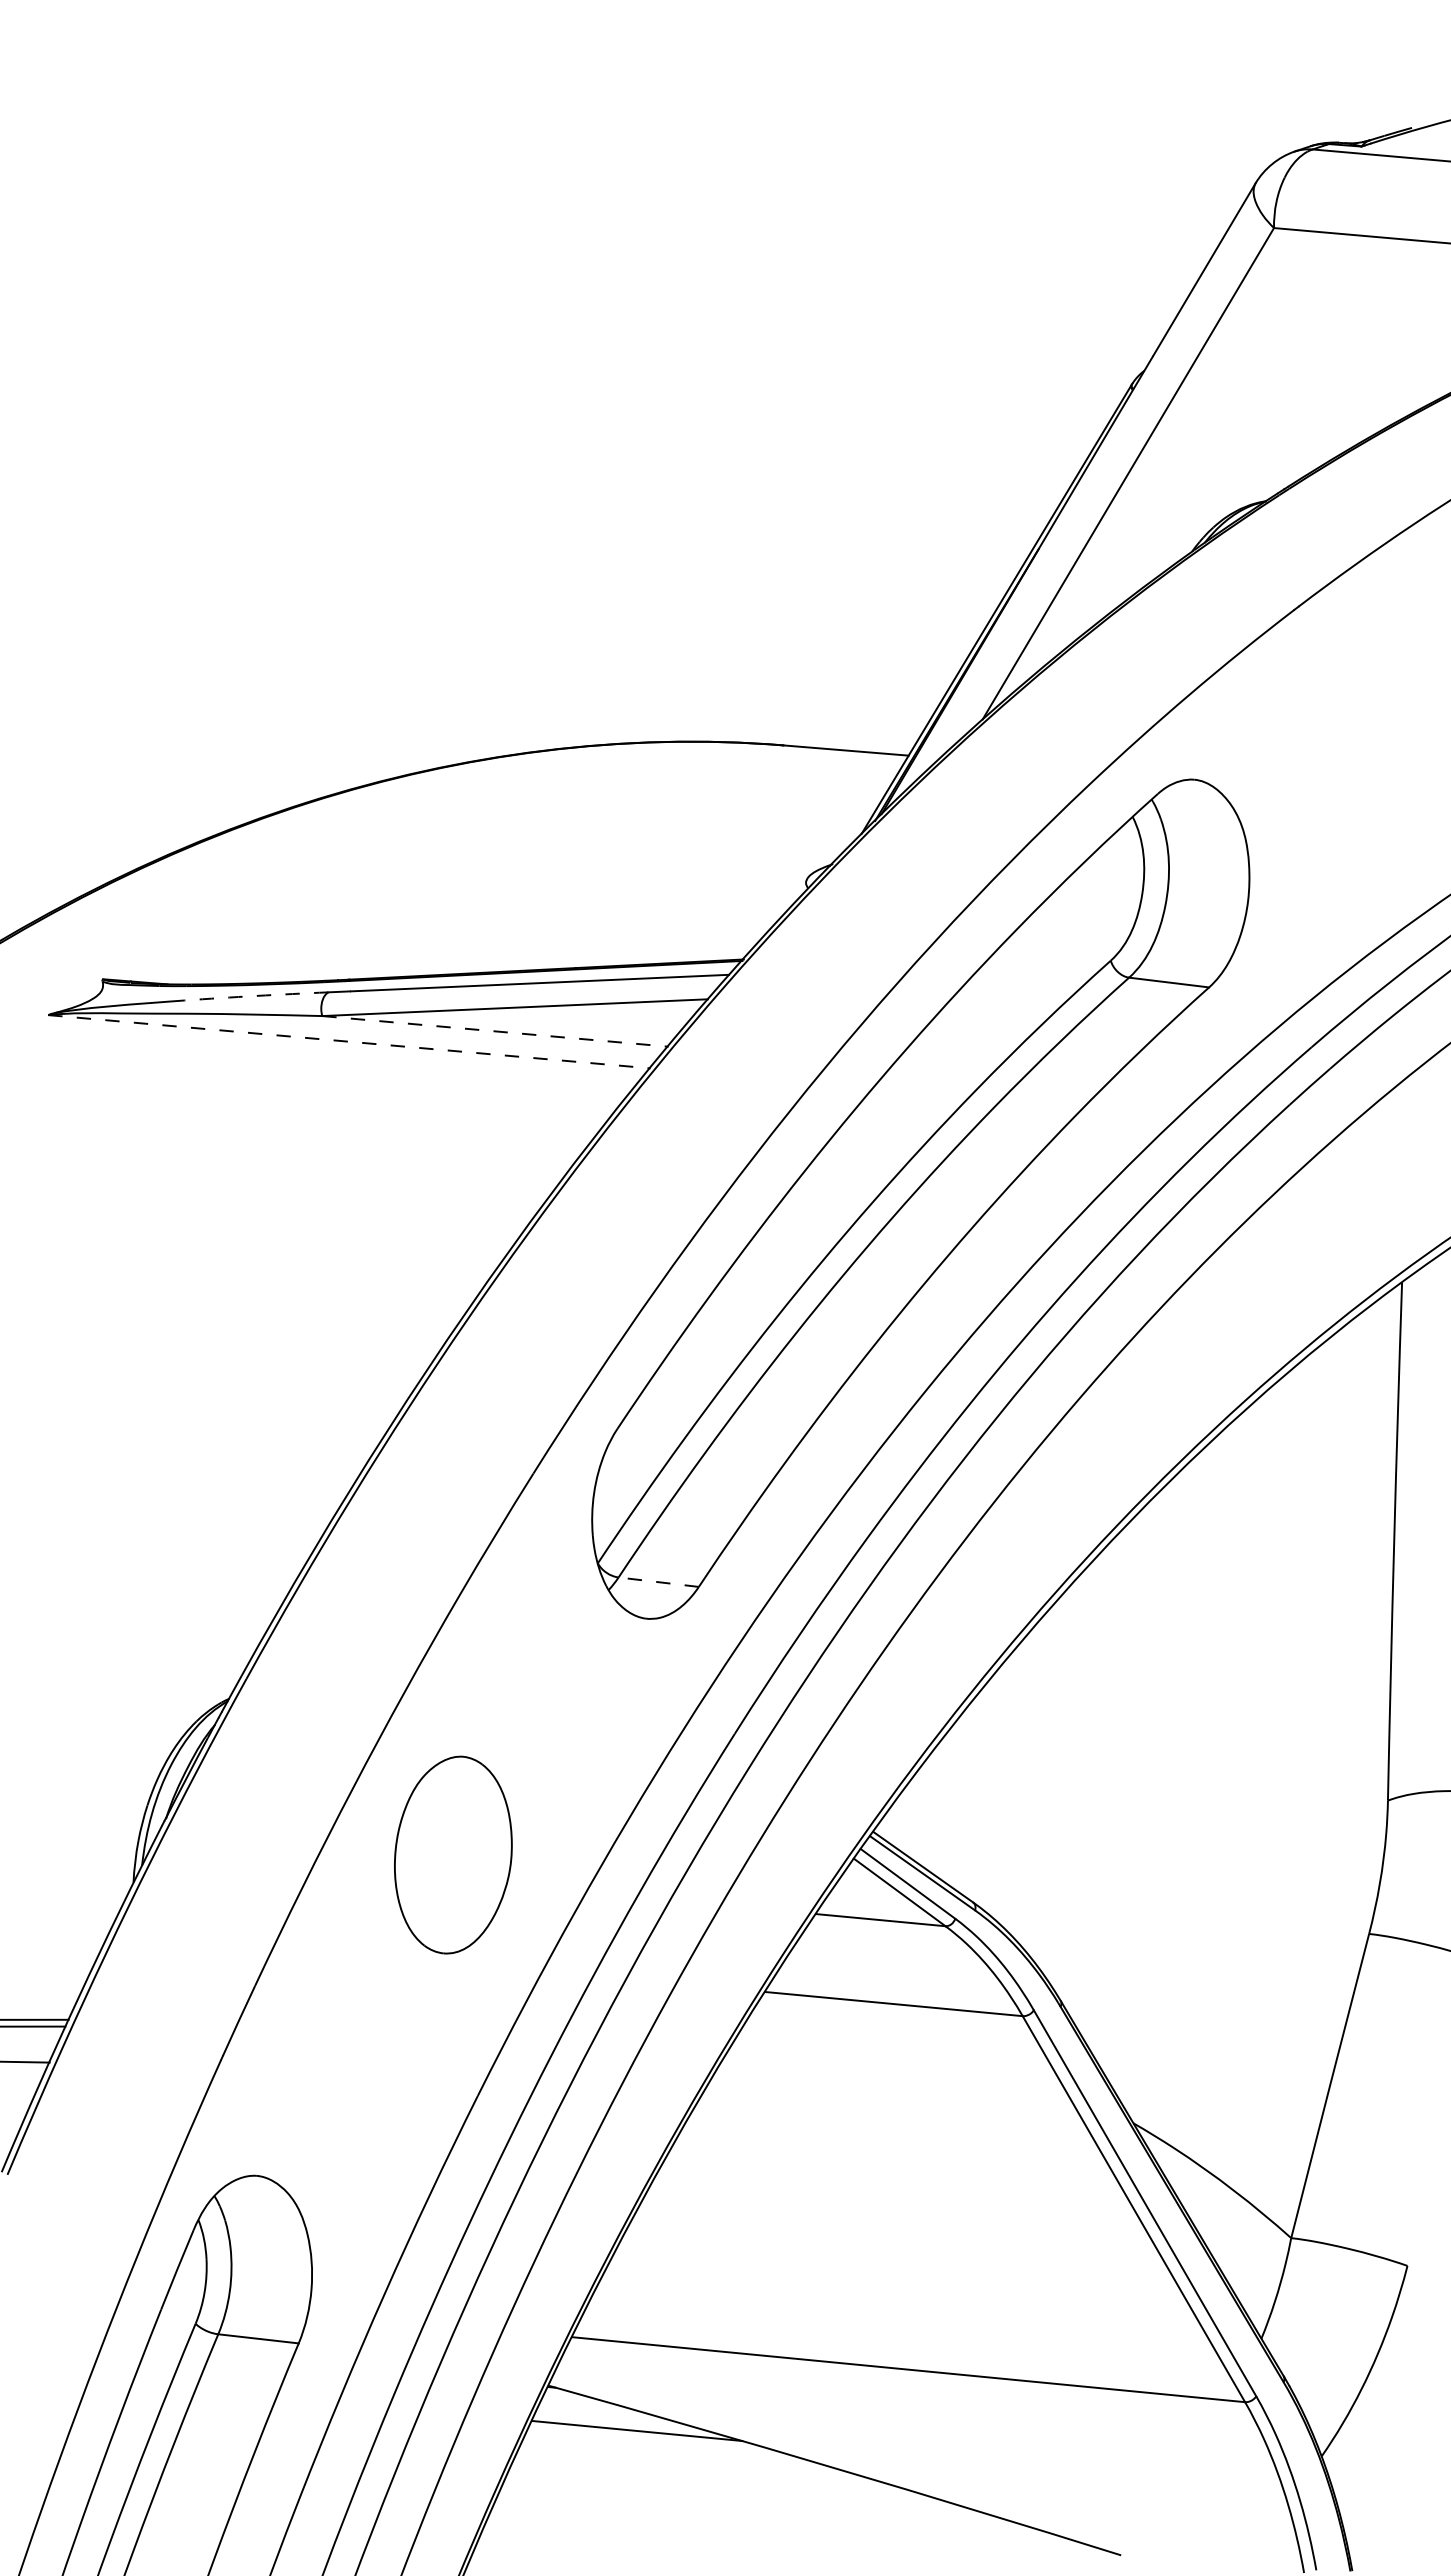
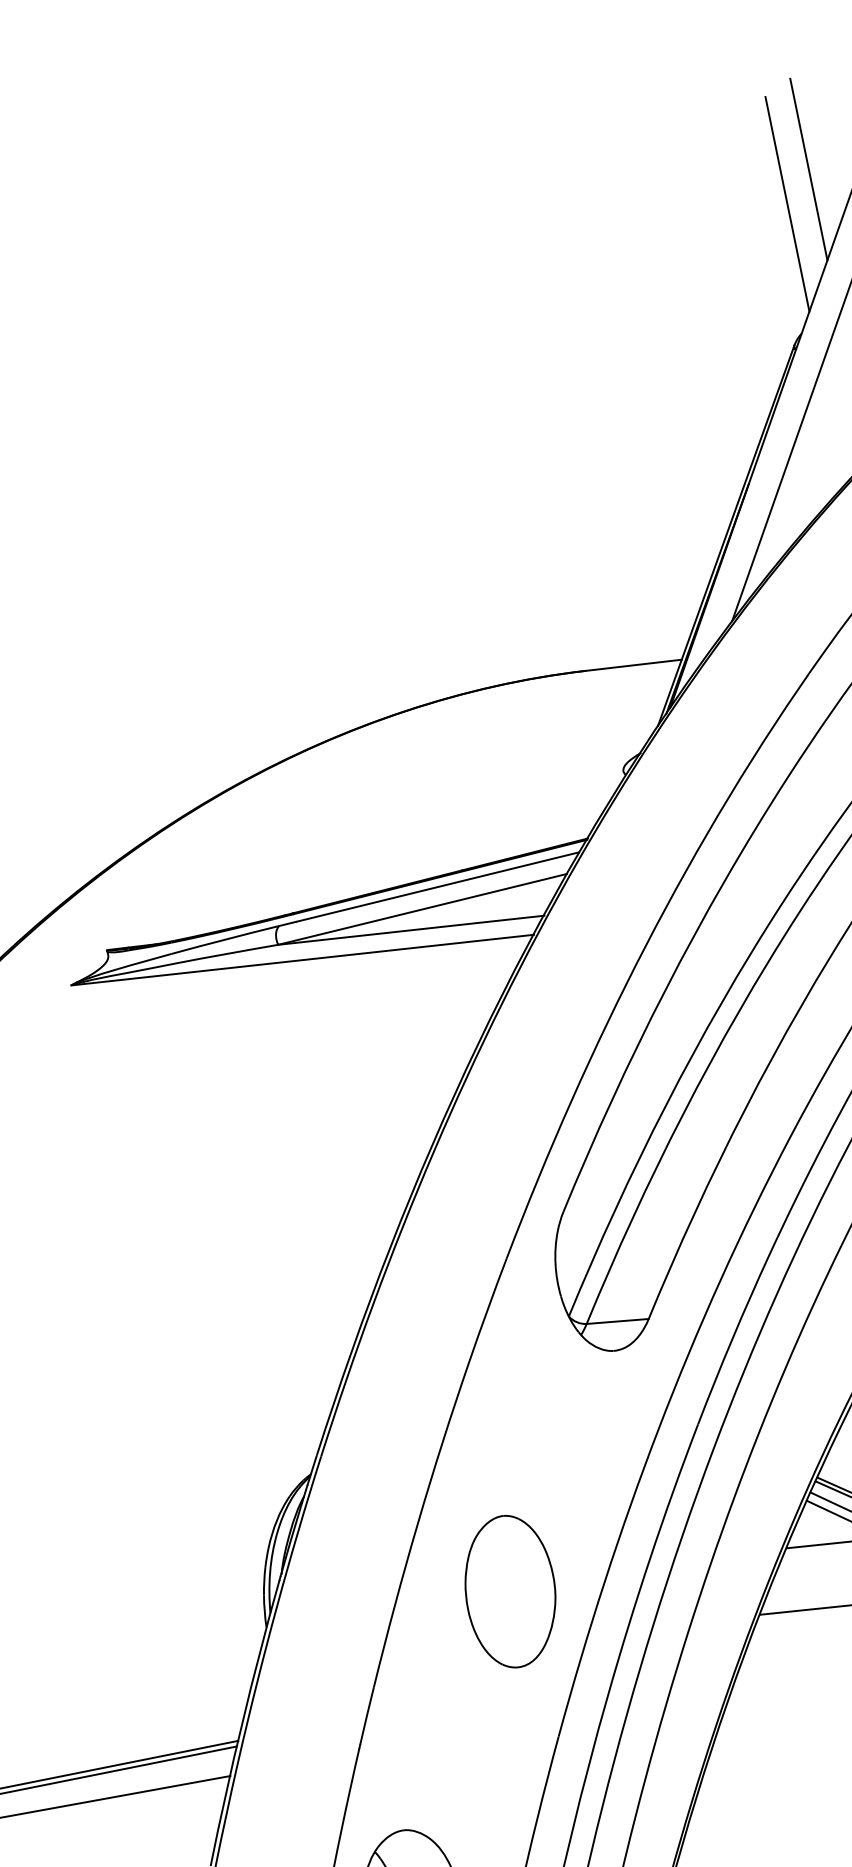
line: (1194, 163) -> (808, 169), added
line: (1158, 202) -> (786, 204), added
arc: (256, 995) -> (225, 939), dashed -> solid
line: (495, 1031) -> (411, 930), dashed -> solid
line: (349, 1041) -> (302, 959), dashed -> solid
line: (658, 1582) -> (617, 1321), dashed -> solid
part: (453, 1854) -> (510, 1591), moved

